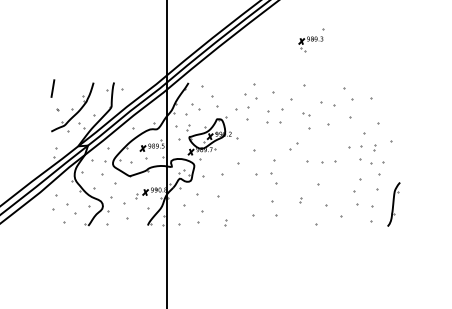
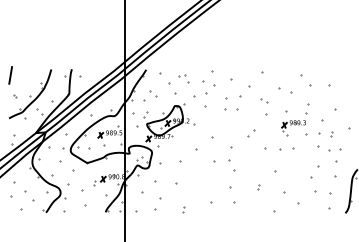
part: (311, 40) -> (294, 124), moved
part: (226, 91) -> (184, 78), added

